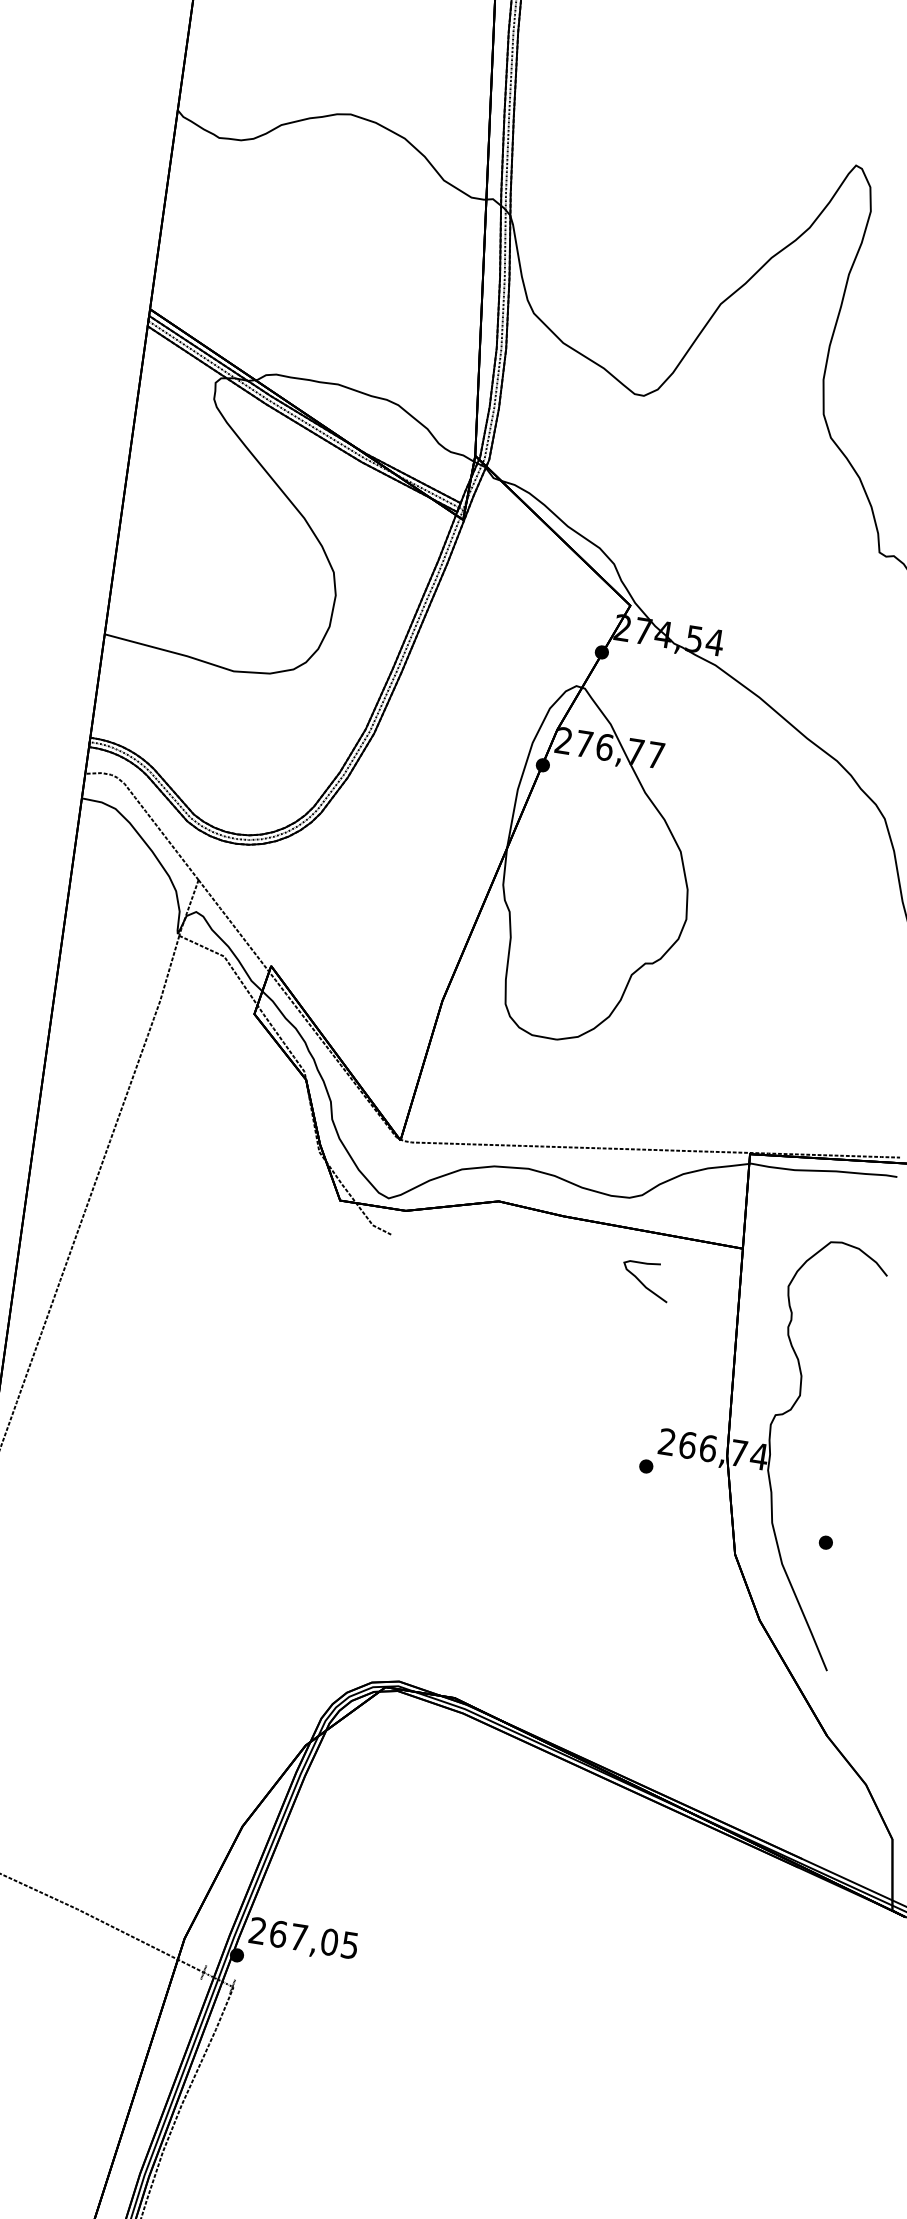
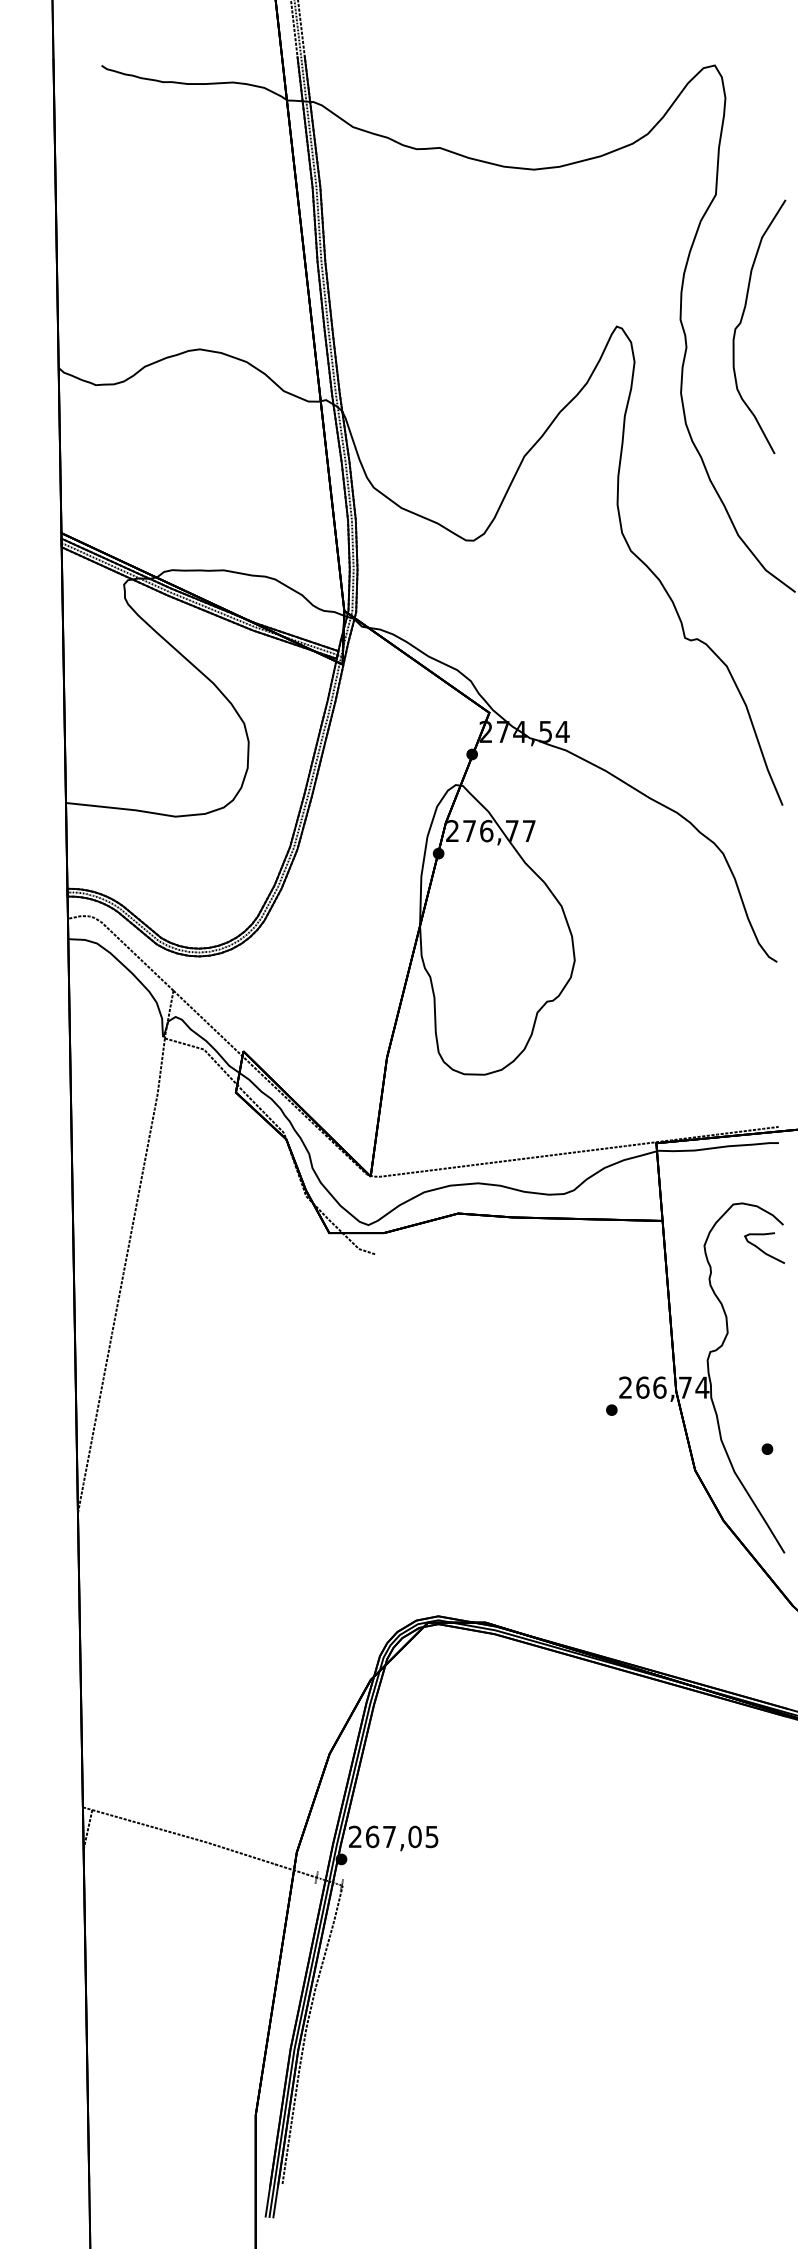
curve: (643, 1283) -> (763, 1250), moved

